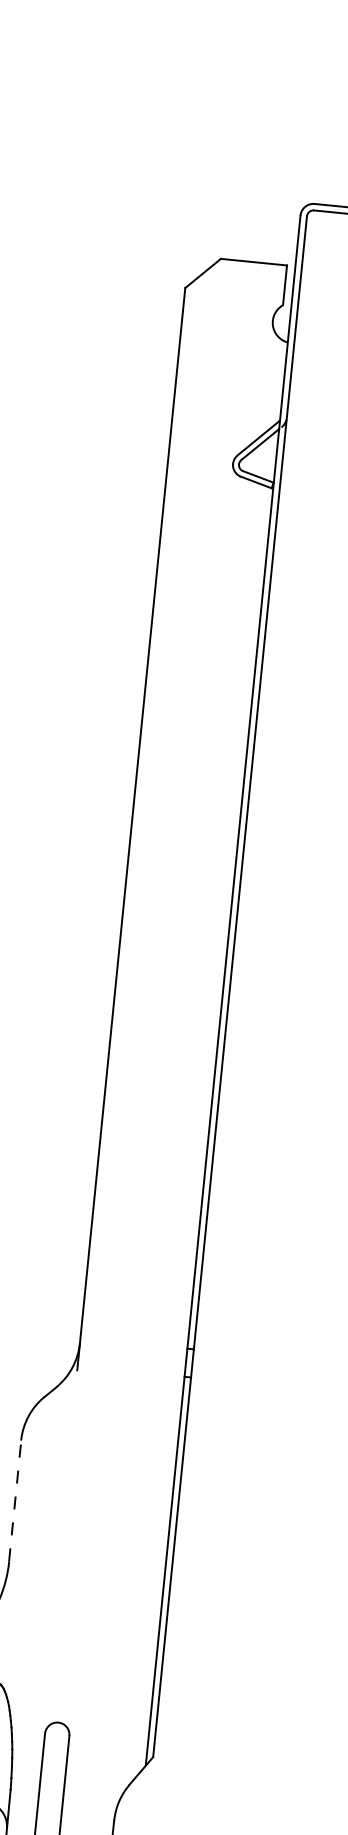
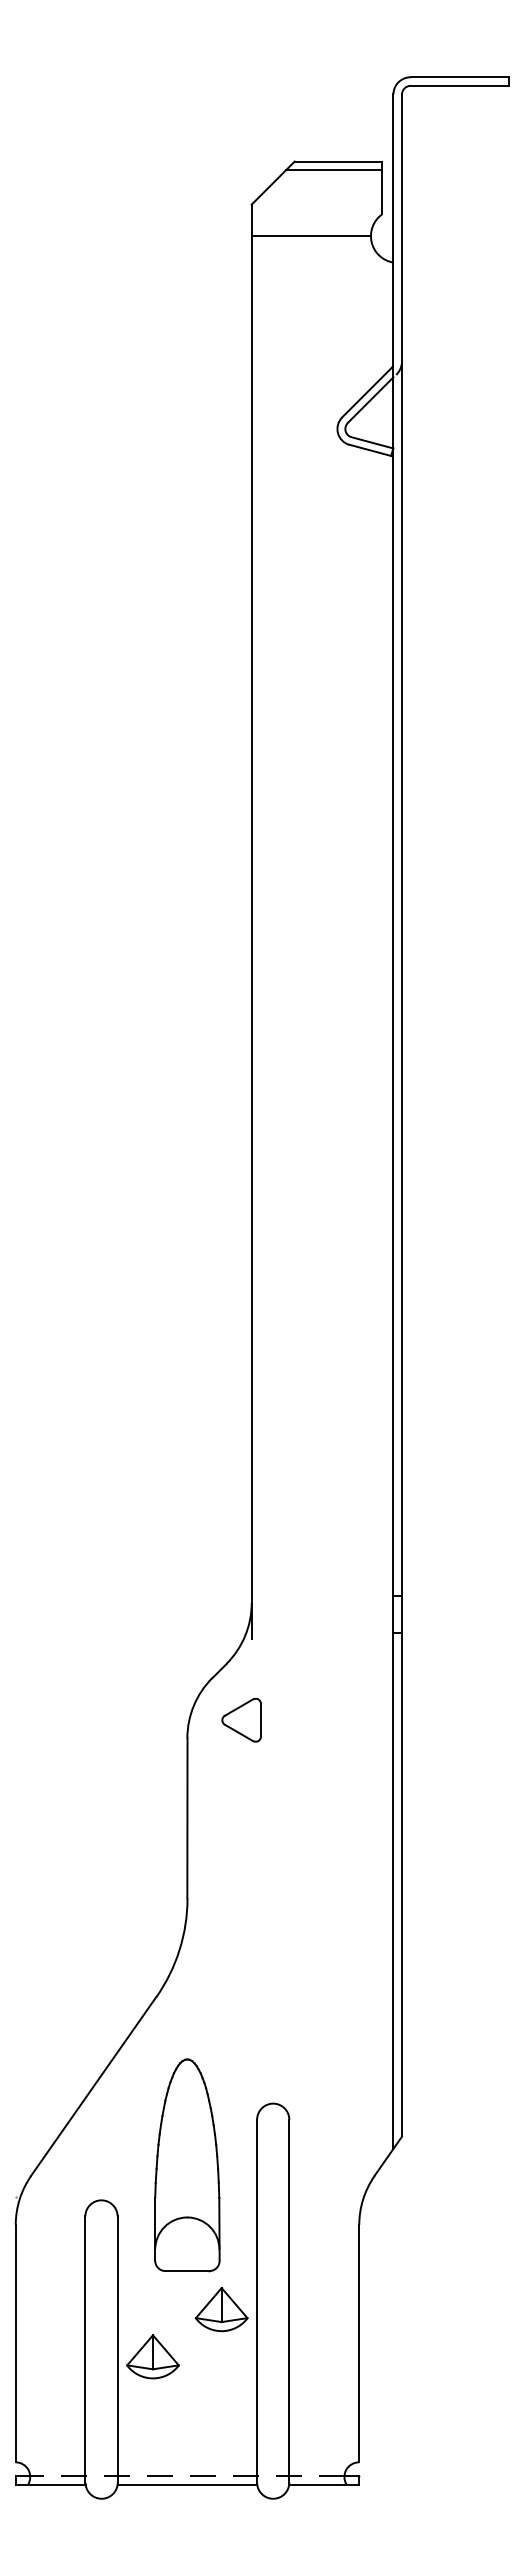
line: (250, 268) -> (334, 170), added
line: (227, 316) -> (310, 236), added
part: (63, 1431) -> (241, 1720), added
line: (15, 1501) -> (187, 1818), dashed -> solid

